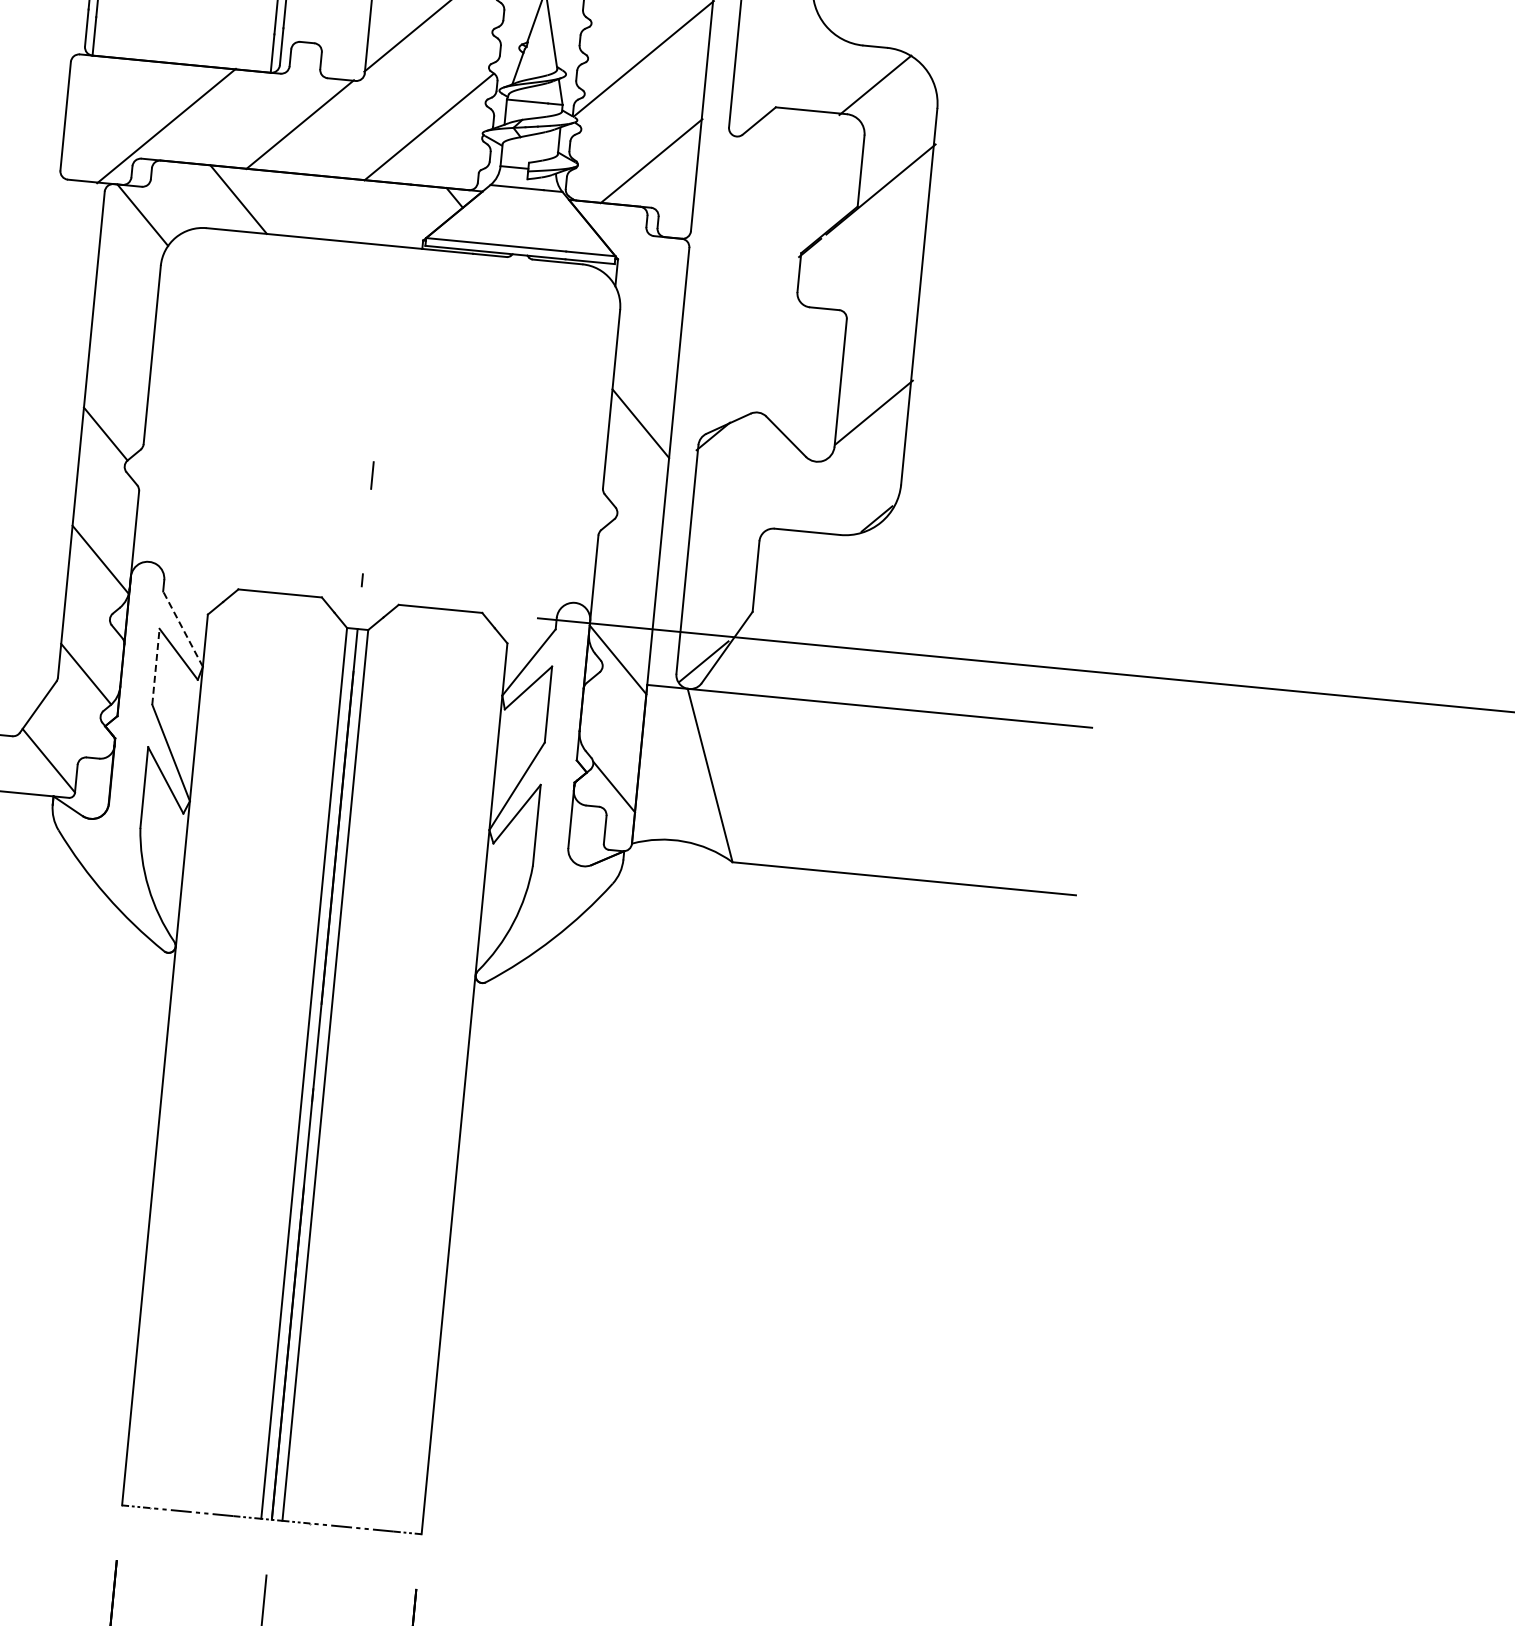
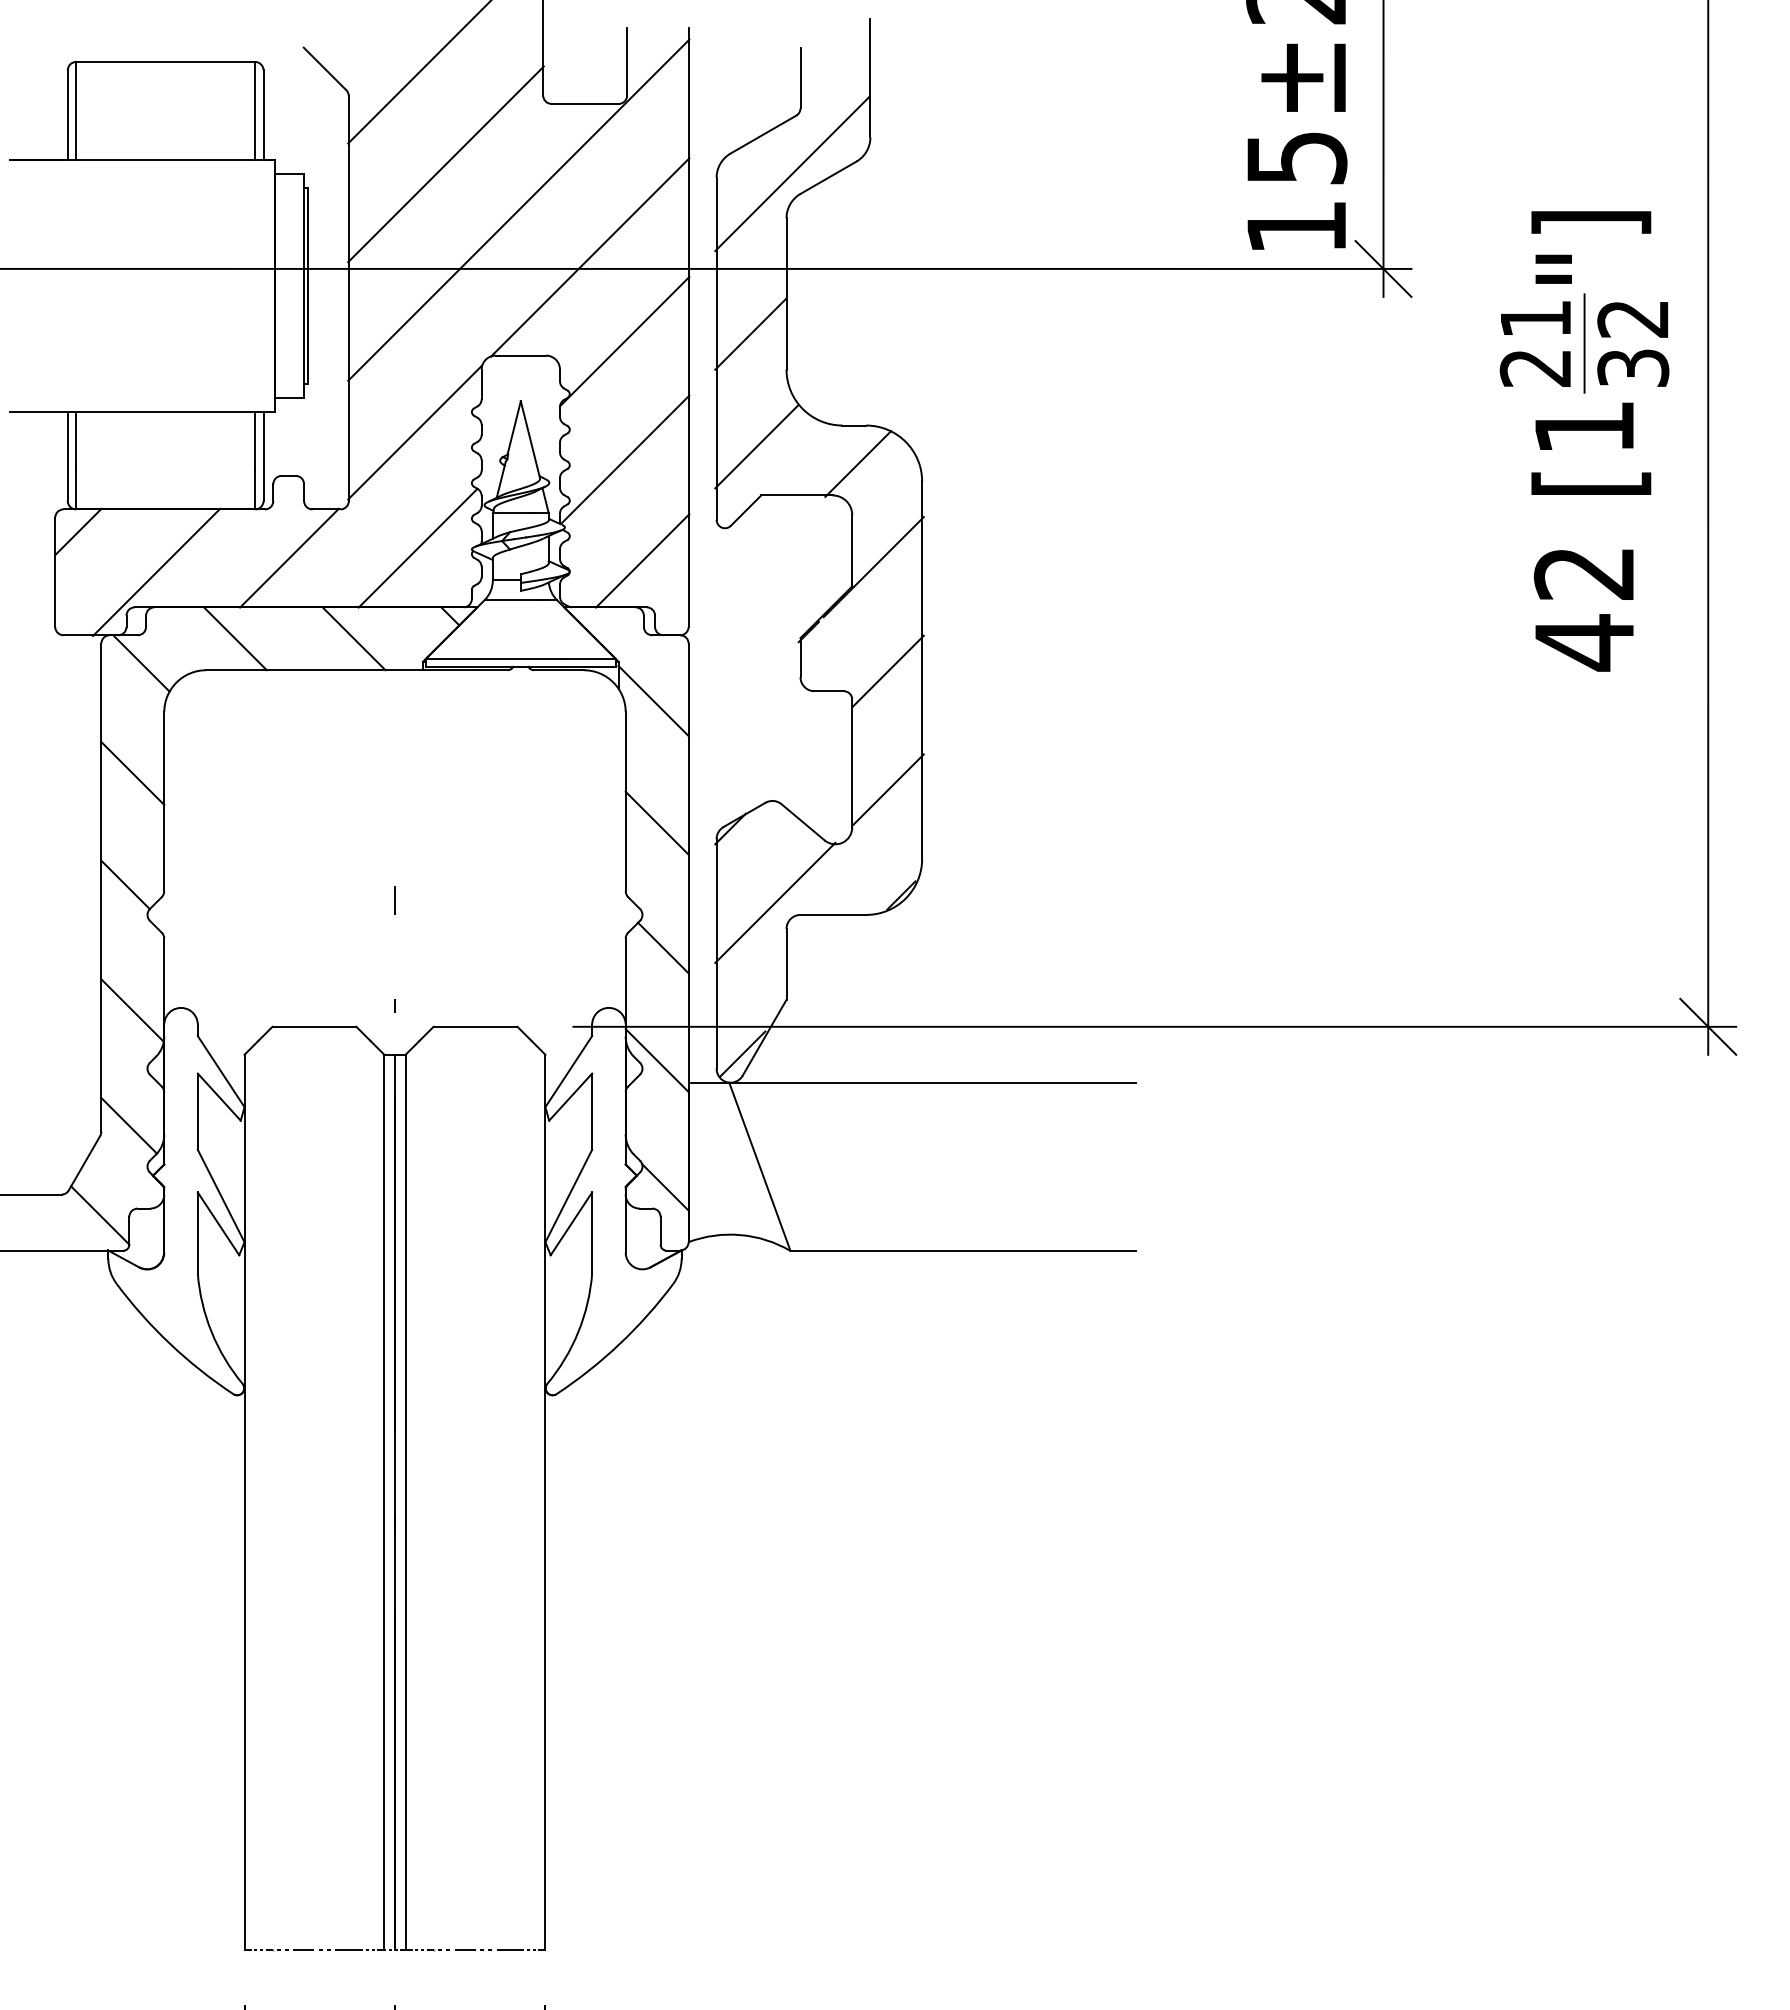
line: (775, 58) -> (756, 446), added
line: (92, 77) -> (78, 531), added
line: (356, 210) -> (353, 638), added
line: (884, 293) -> (887, 670), added
line: (648, 302) -> (653, 701), added
line: (123, 323) -> (132, 773), added
line: (751, 513) -> (775, 902), added
line: (634, 547) -> (662, 947), added
line: (183, 629) -> (221, 1071), dashed -> solid
line: (155, 666) -> (197, 1111), dashed -> solid

